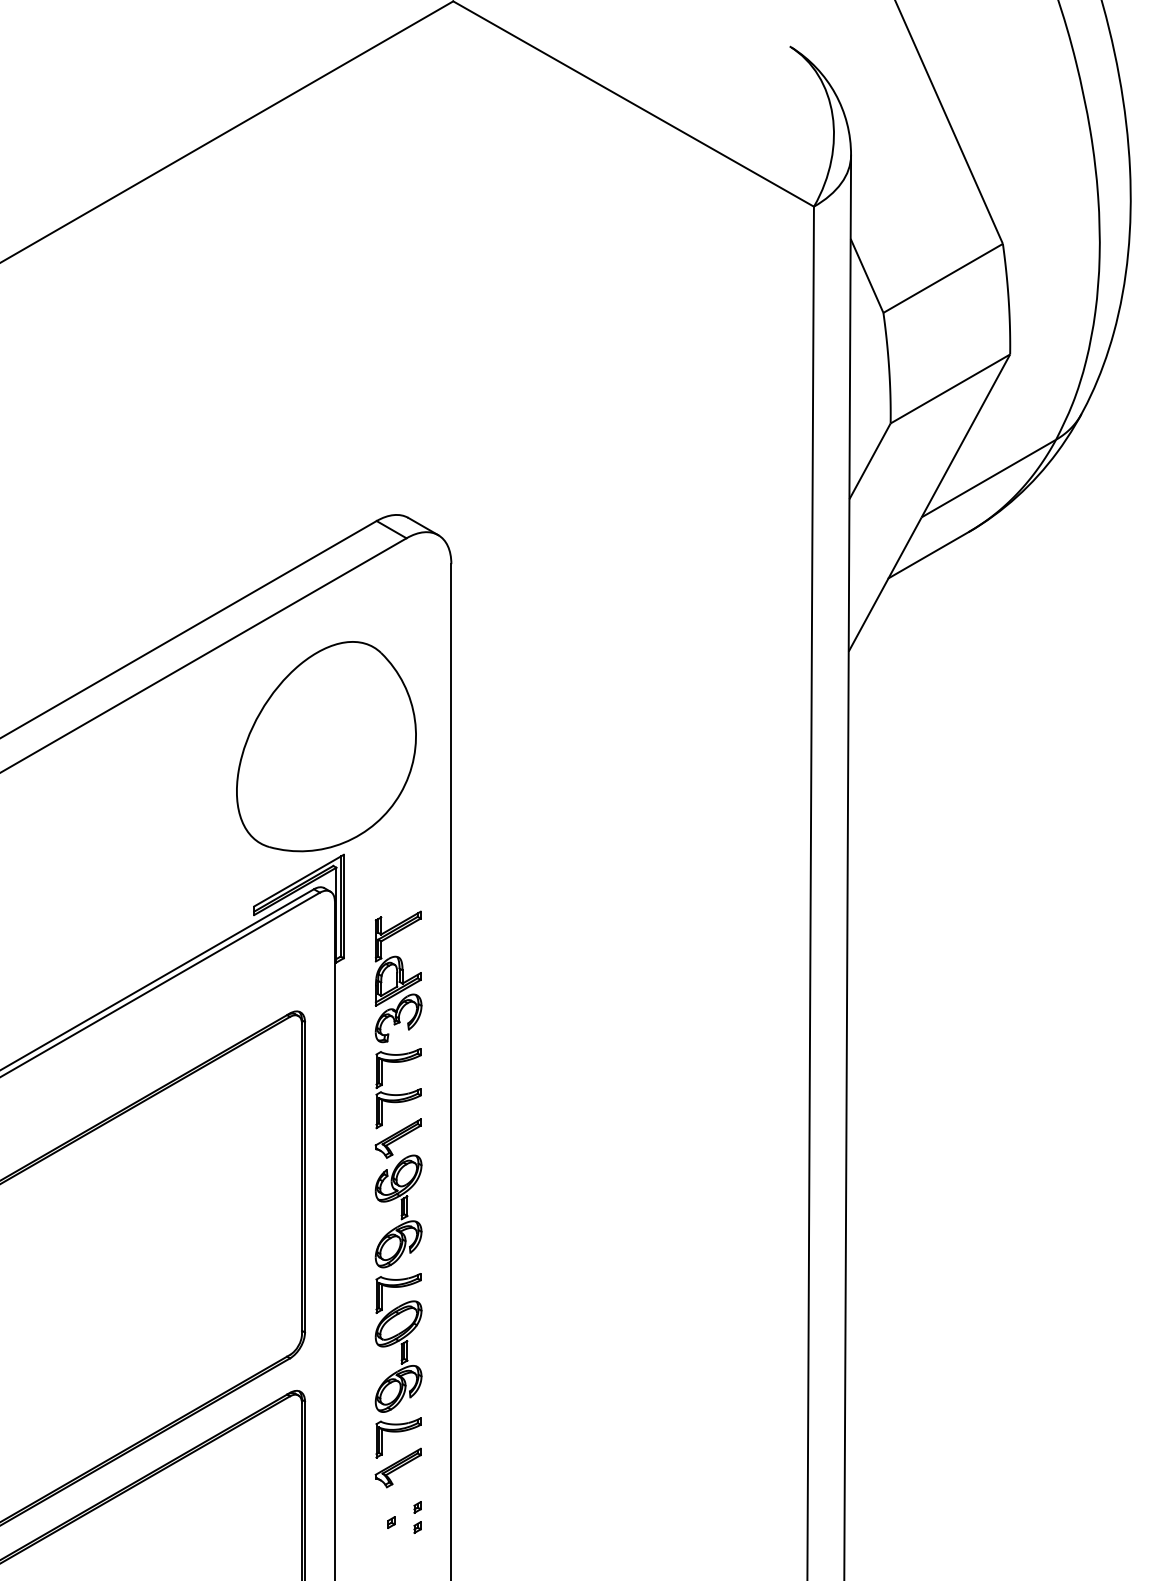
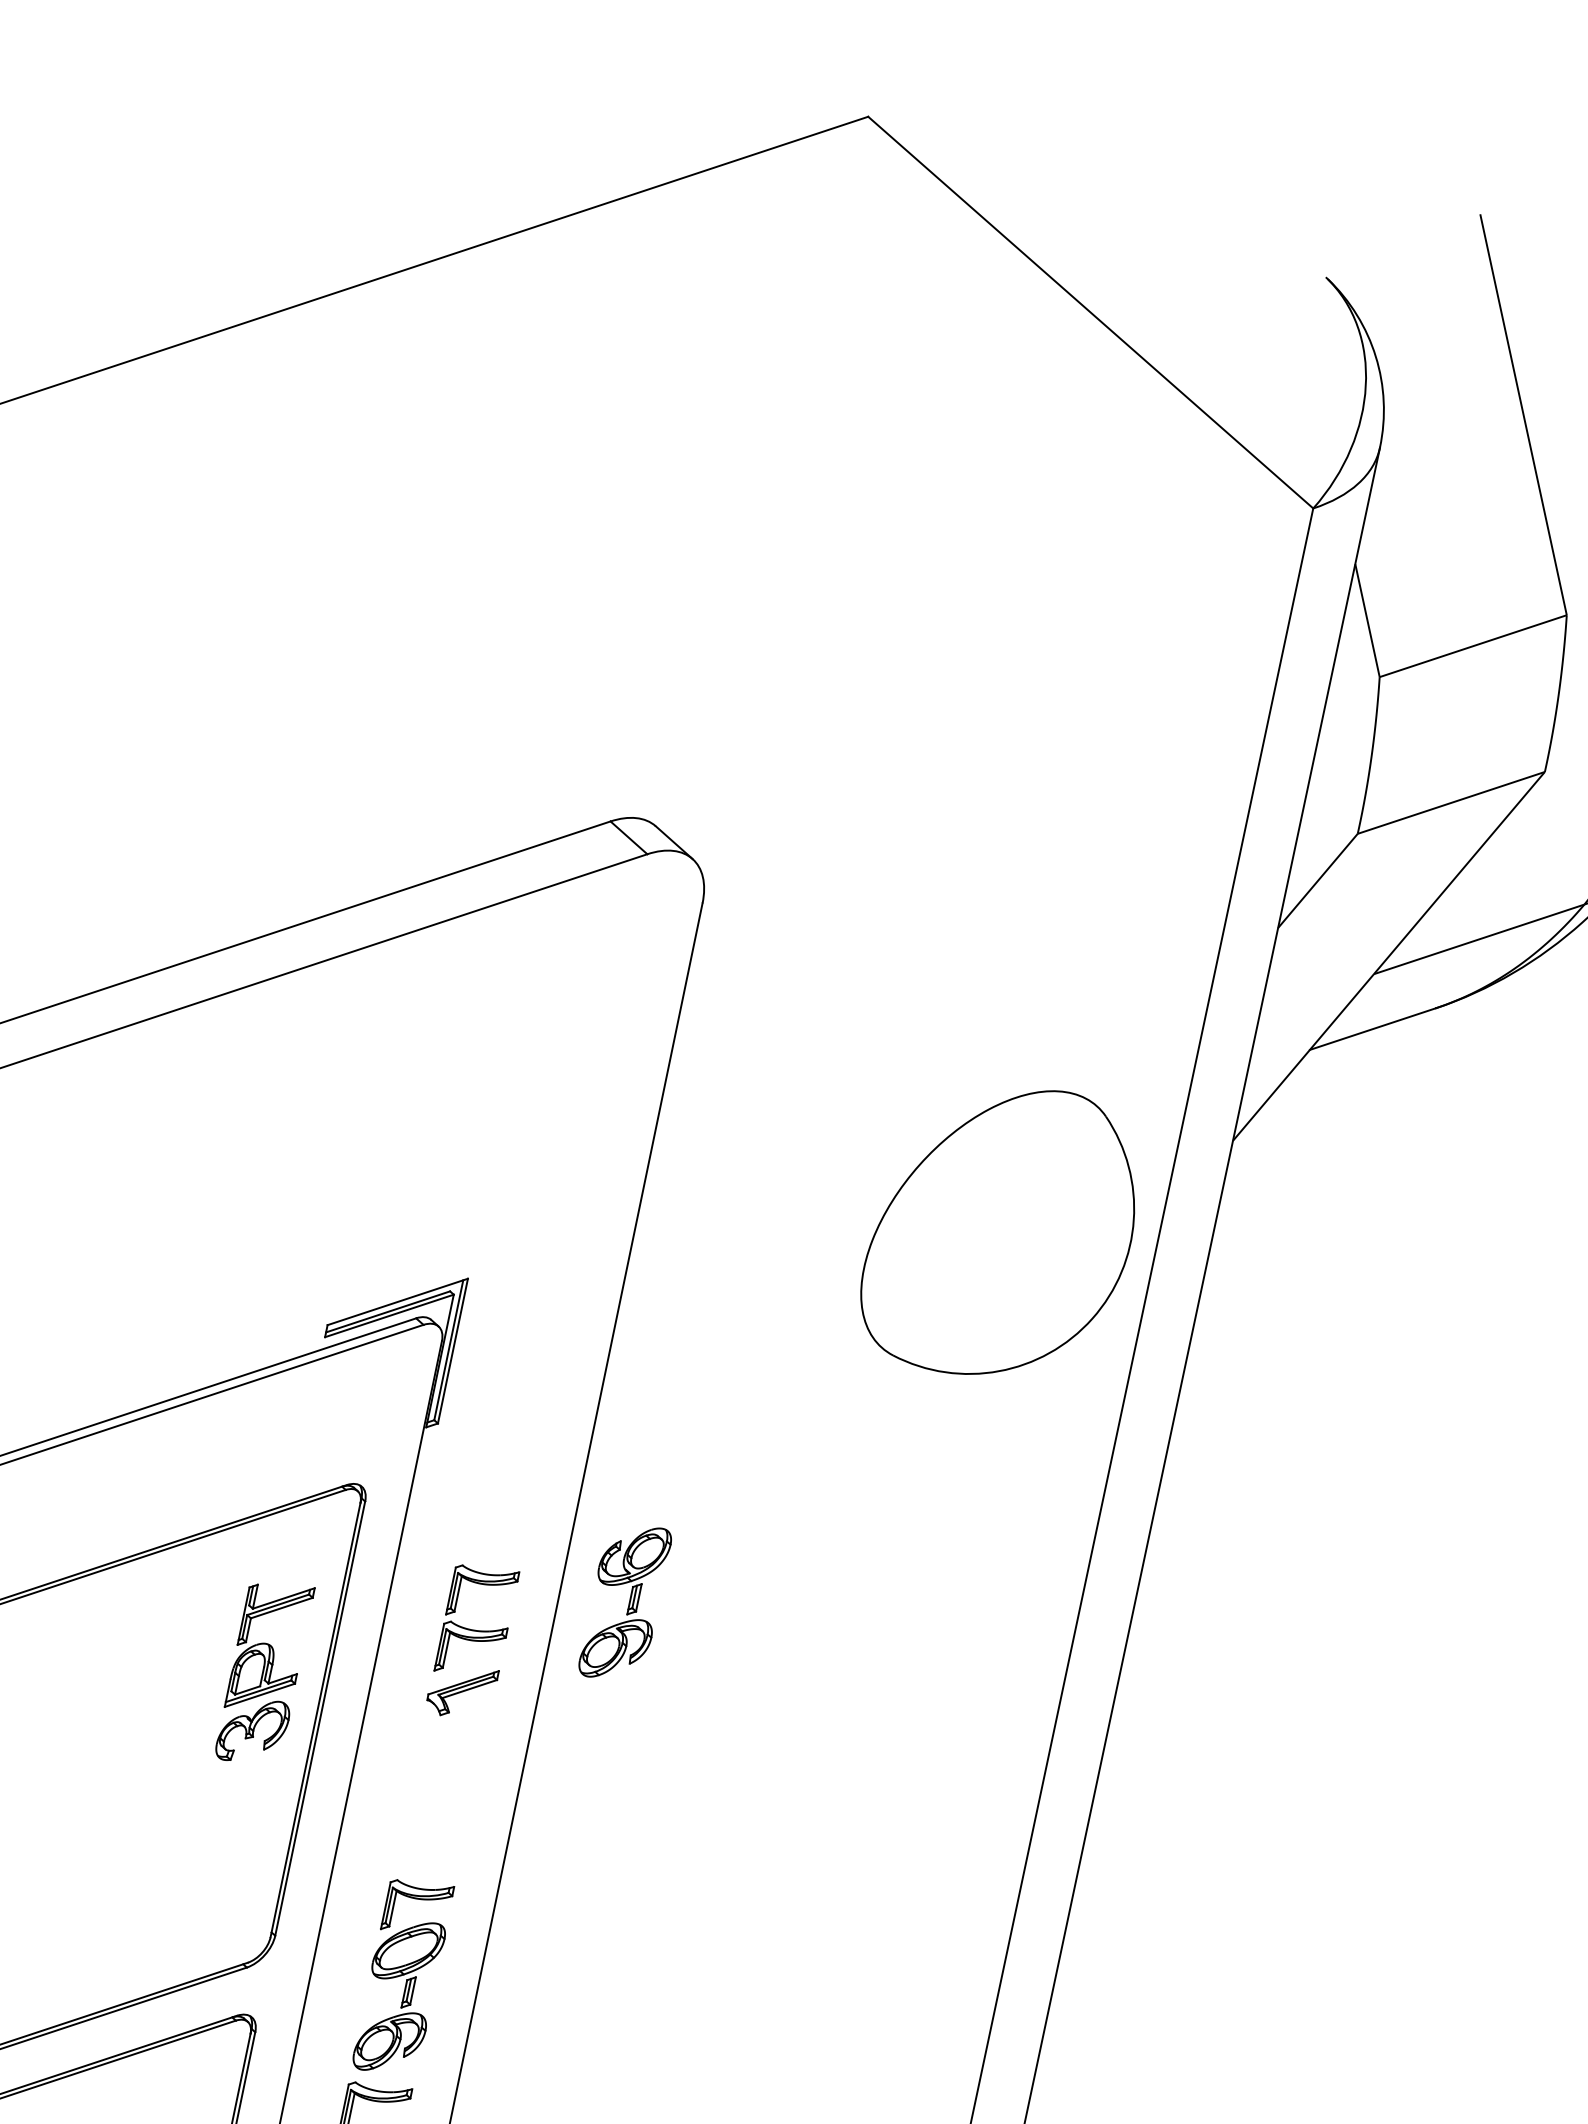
part: (326, 746) -> (1002, 1231), moved
part: (398, 976) -> (264, 1672), moved
part: (398, 1211) -> (625, 1602), moved

